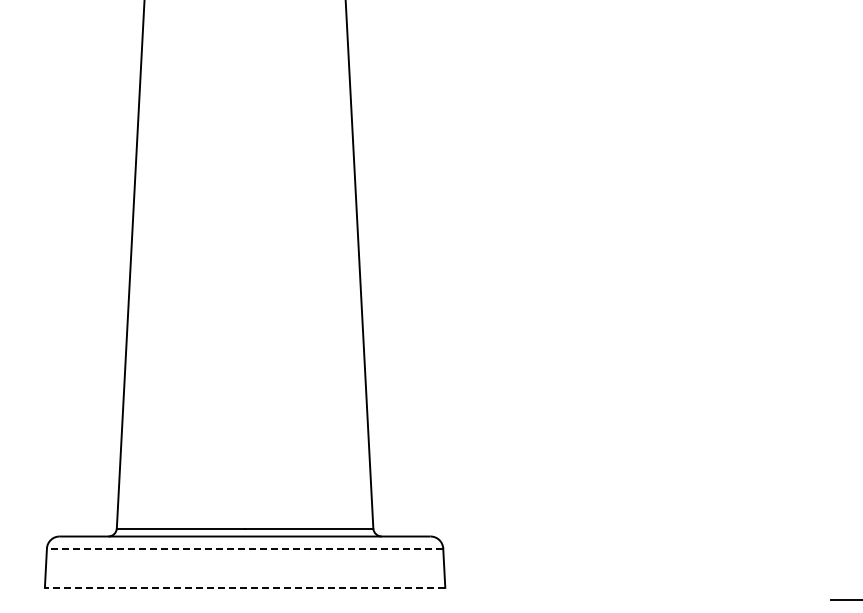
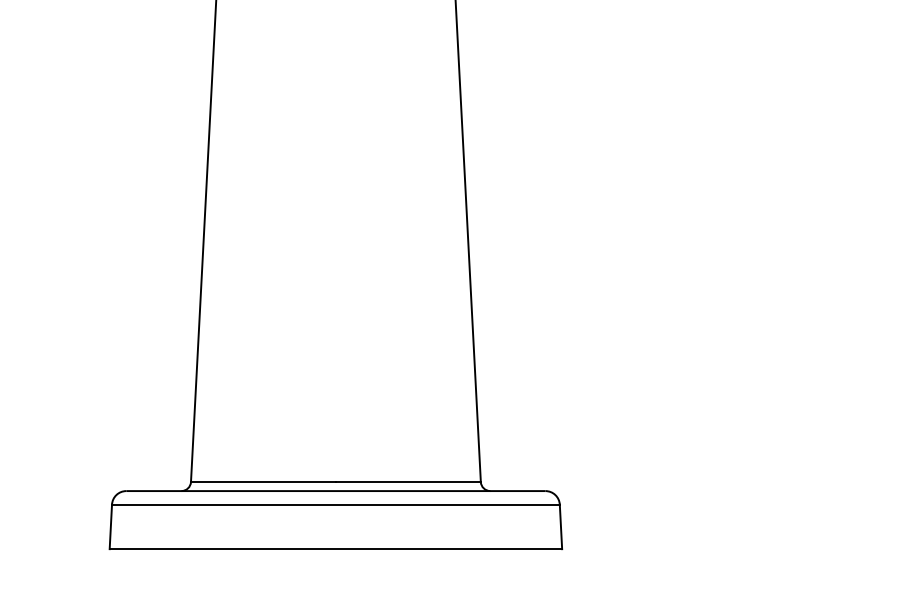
line: (244, 548) -> (335, 504), dashed -> solid
line: (244, 587) -> (335, 548), dashed -> solid

